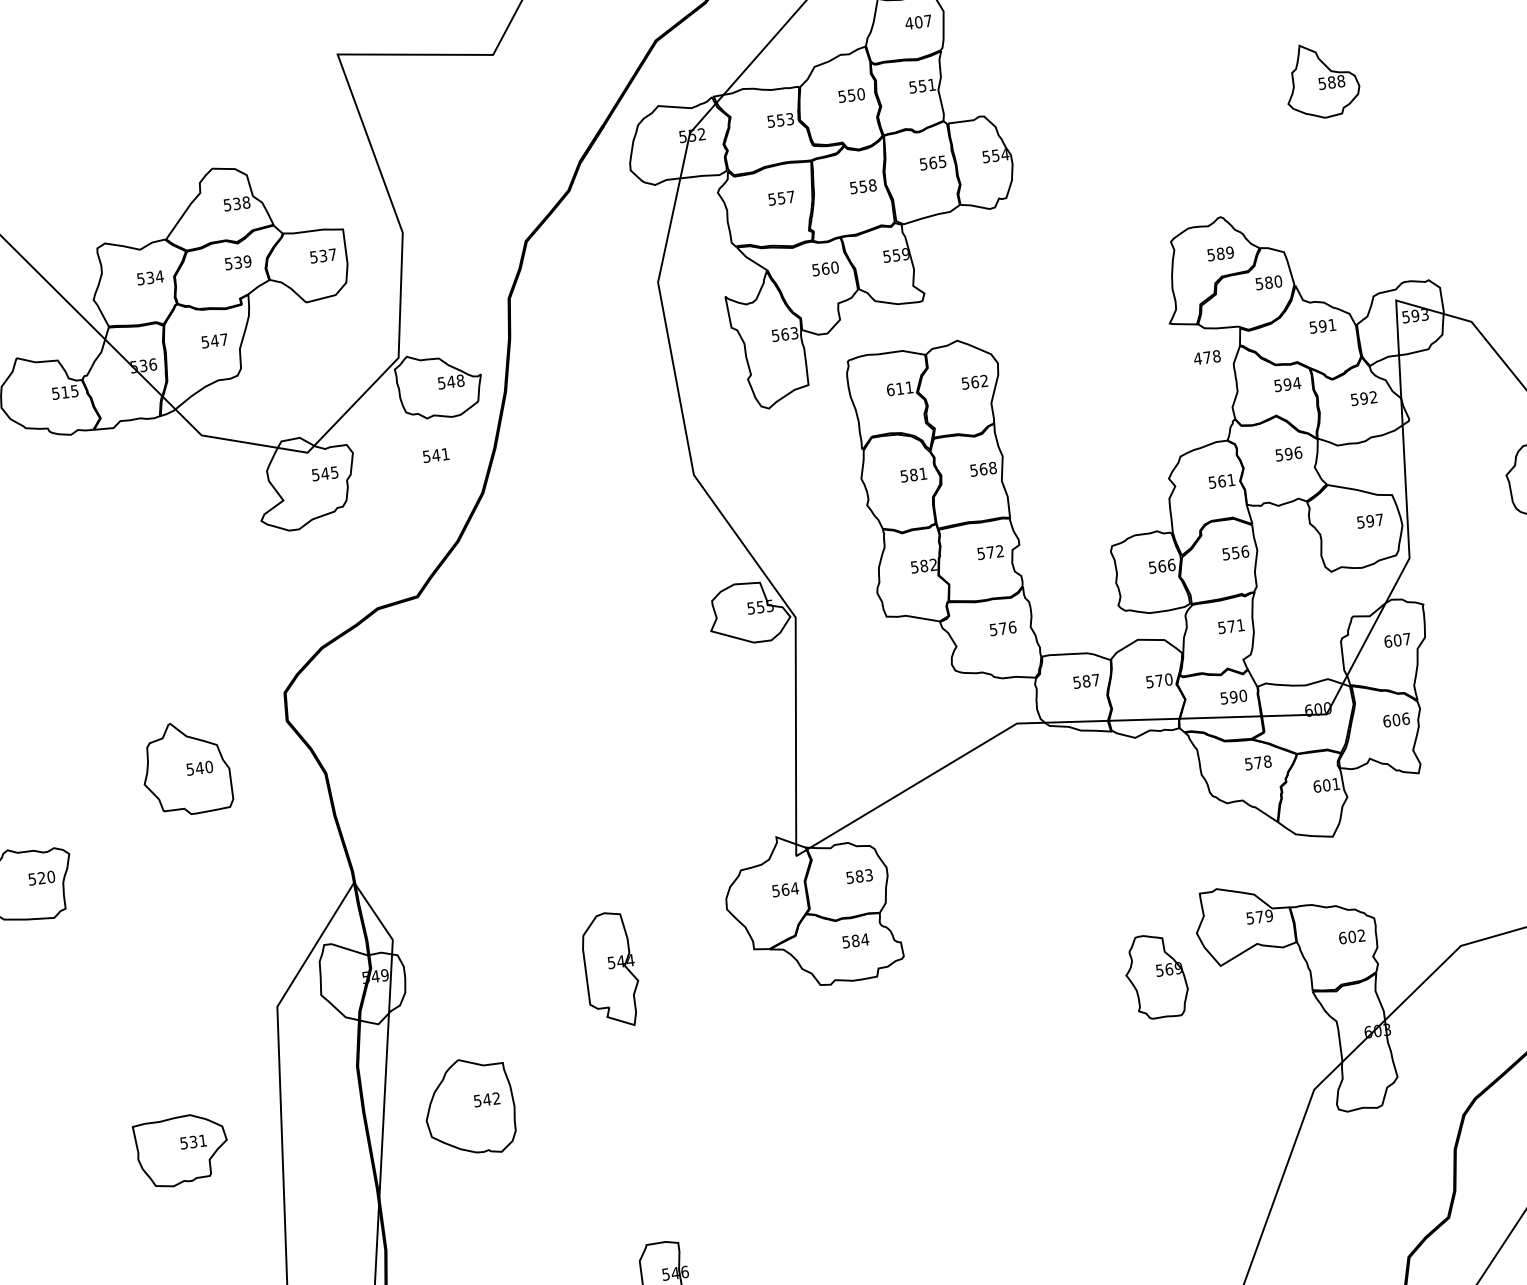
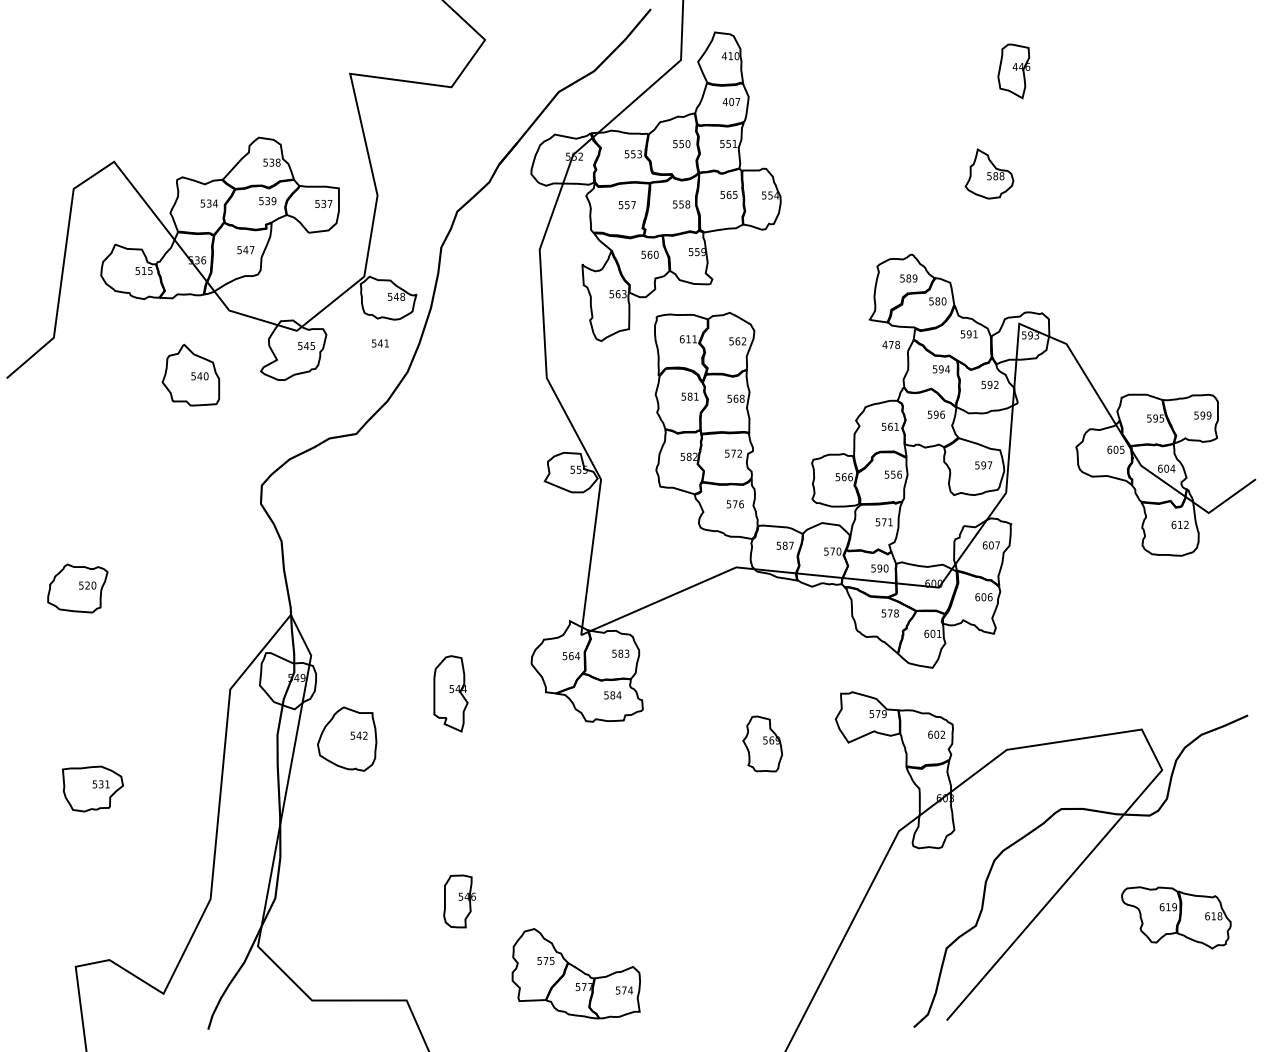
part: (185, 768) -> (190, 375), moved
part: (1155, 975) -> (762, 743), moved
part: (470, 1106) -> (347, 738), moved
part: (181, 1149) -> (92, 788), moved

